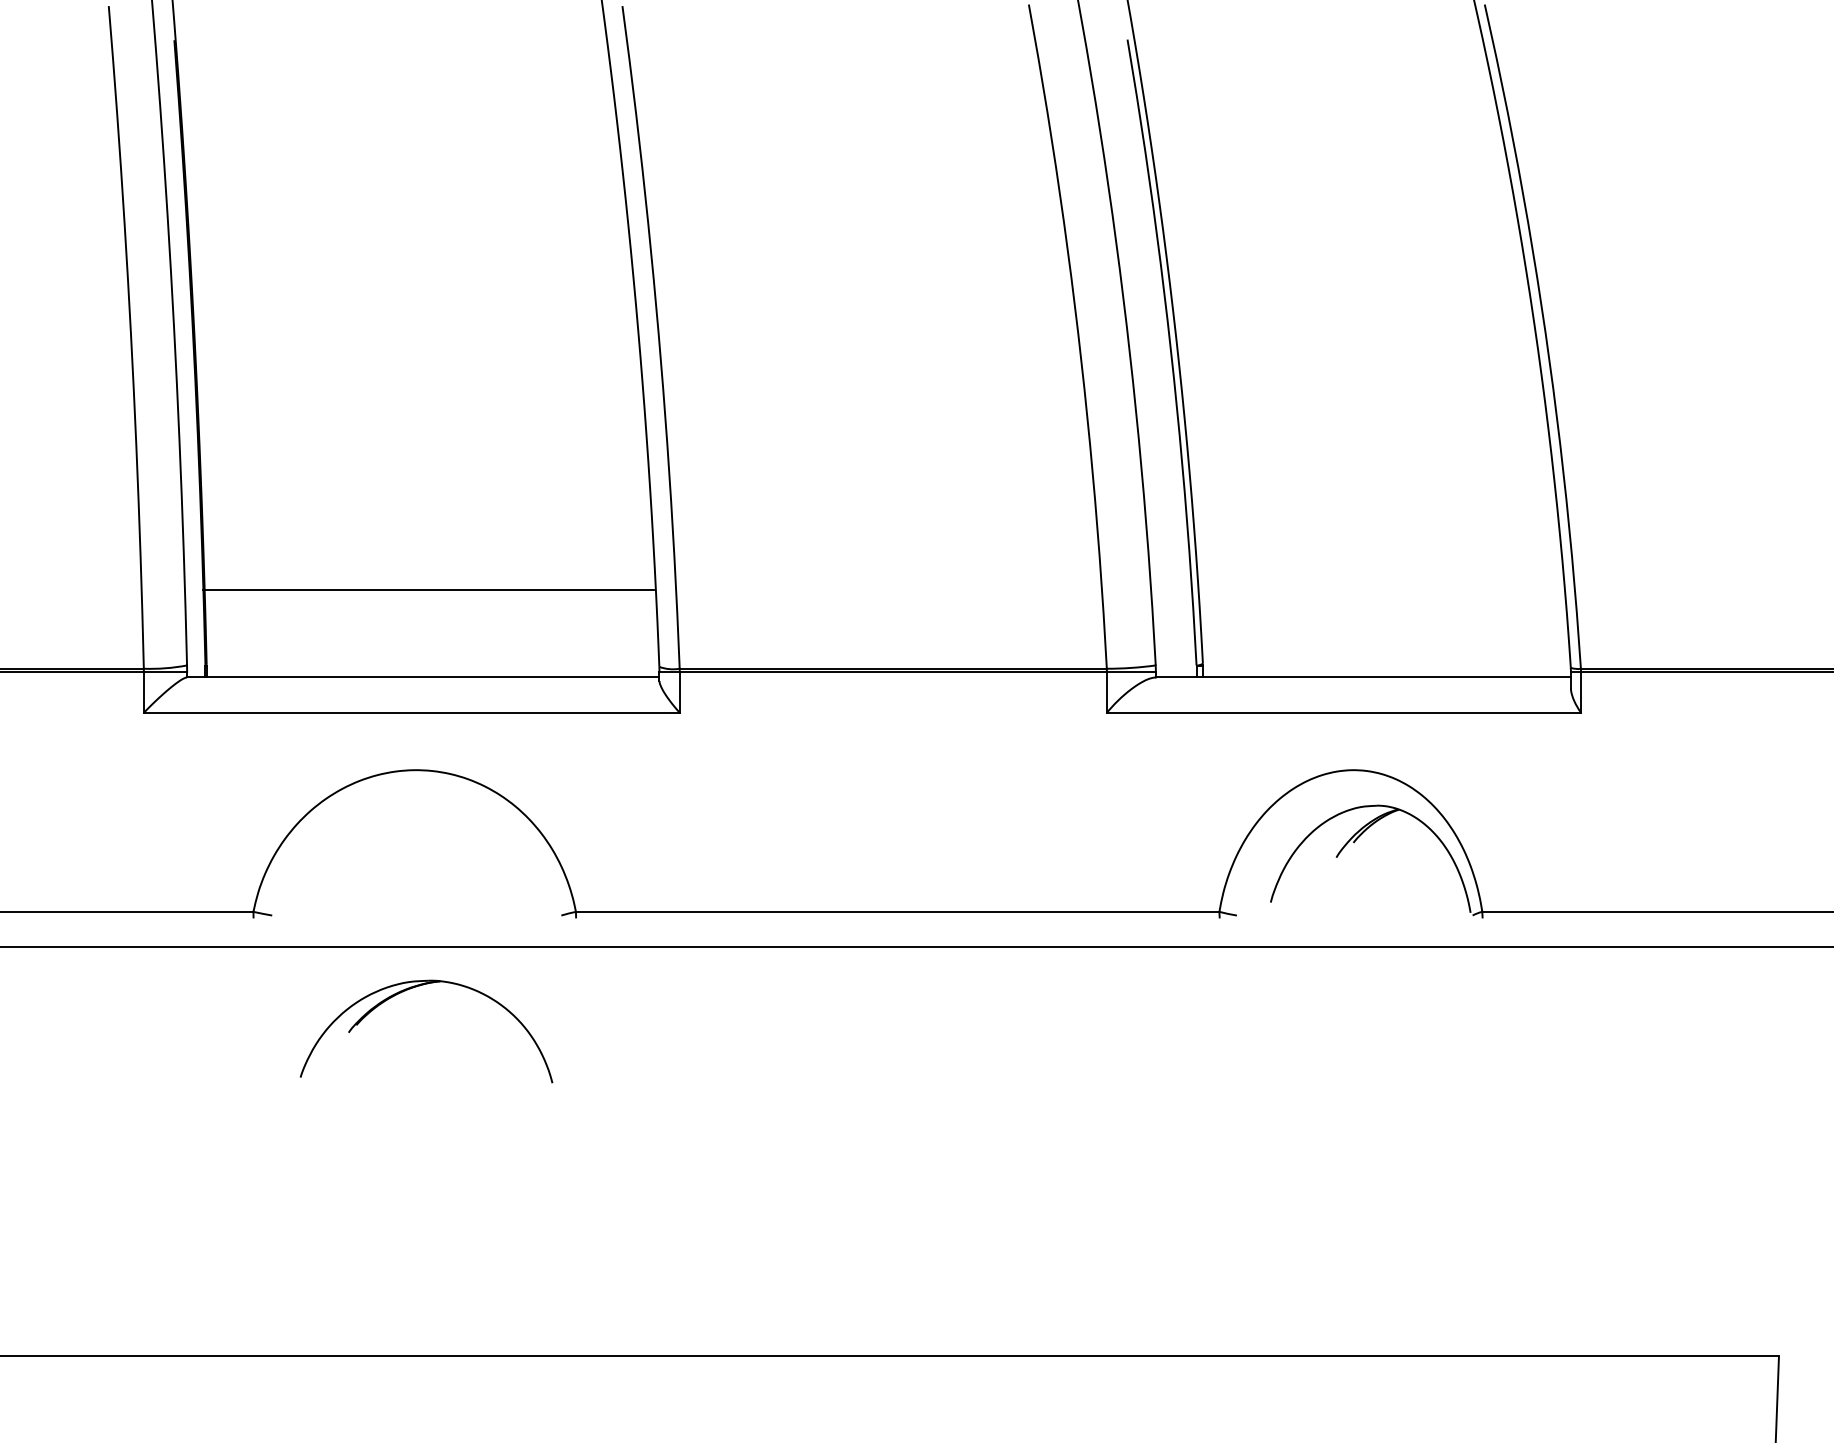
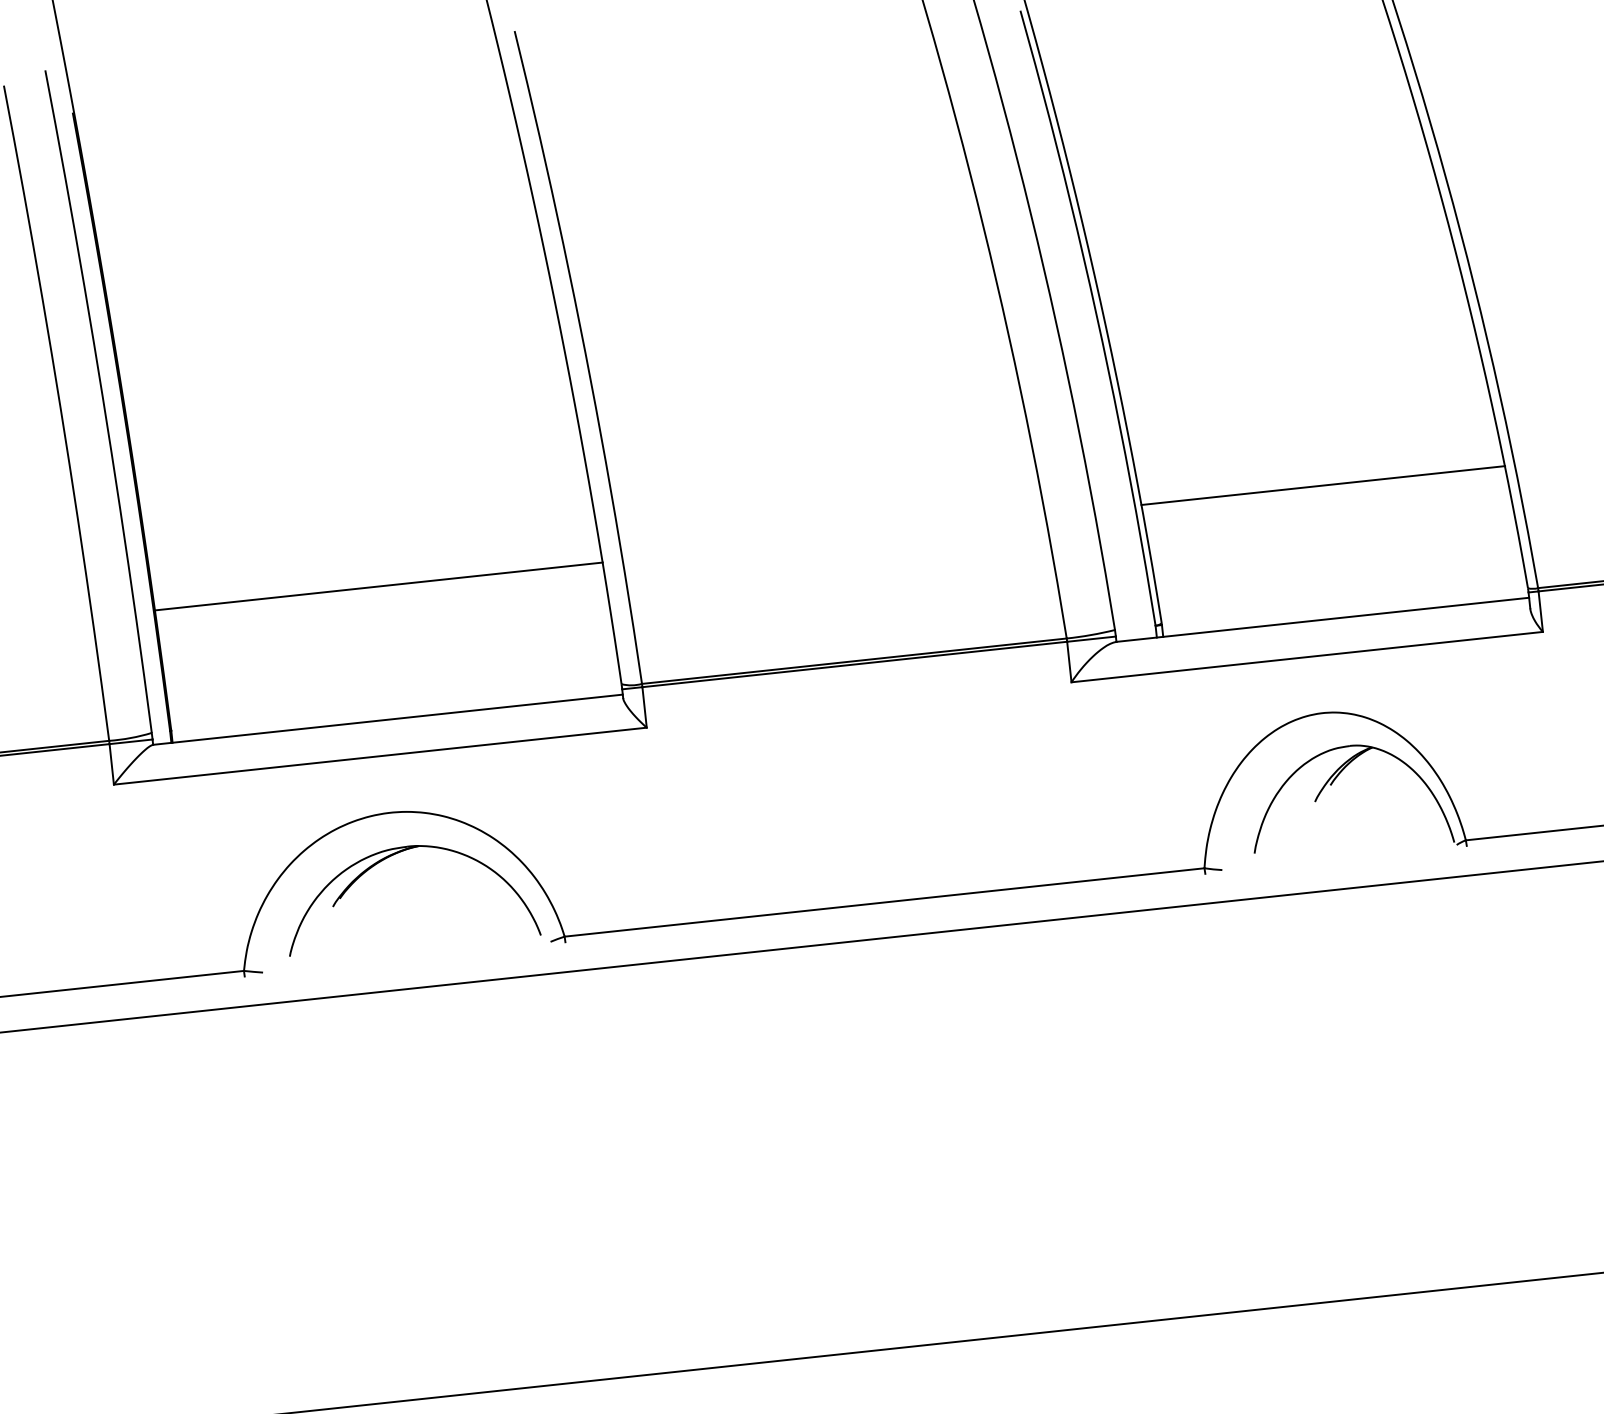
line: (1378, 543) -> (1323, 485), added
line: (428, 589) -> (378, 586), moved
part: (413, 988) -> (392, 856), moved

